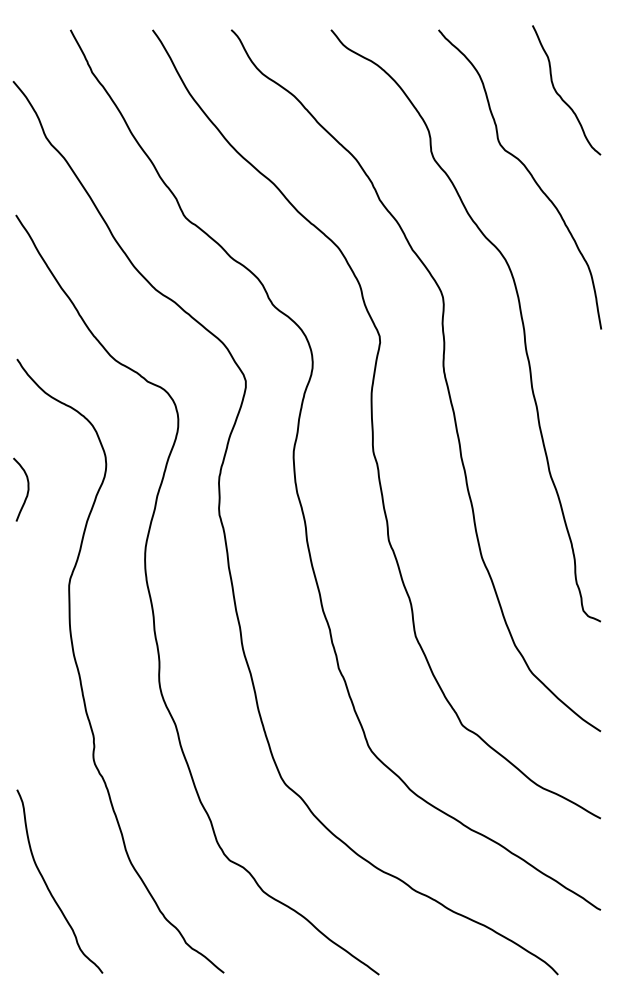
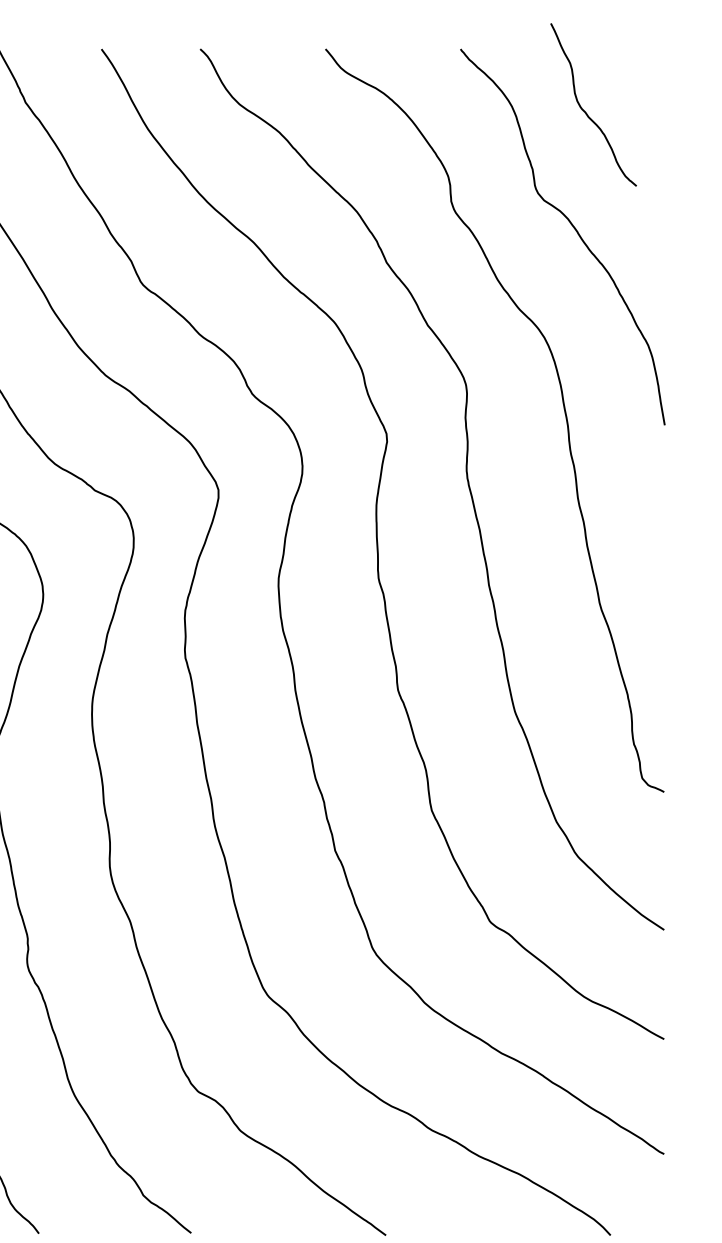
curve: (560, 95) -> (585, 111), moved

